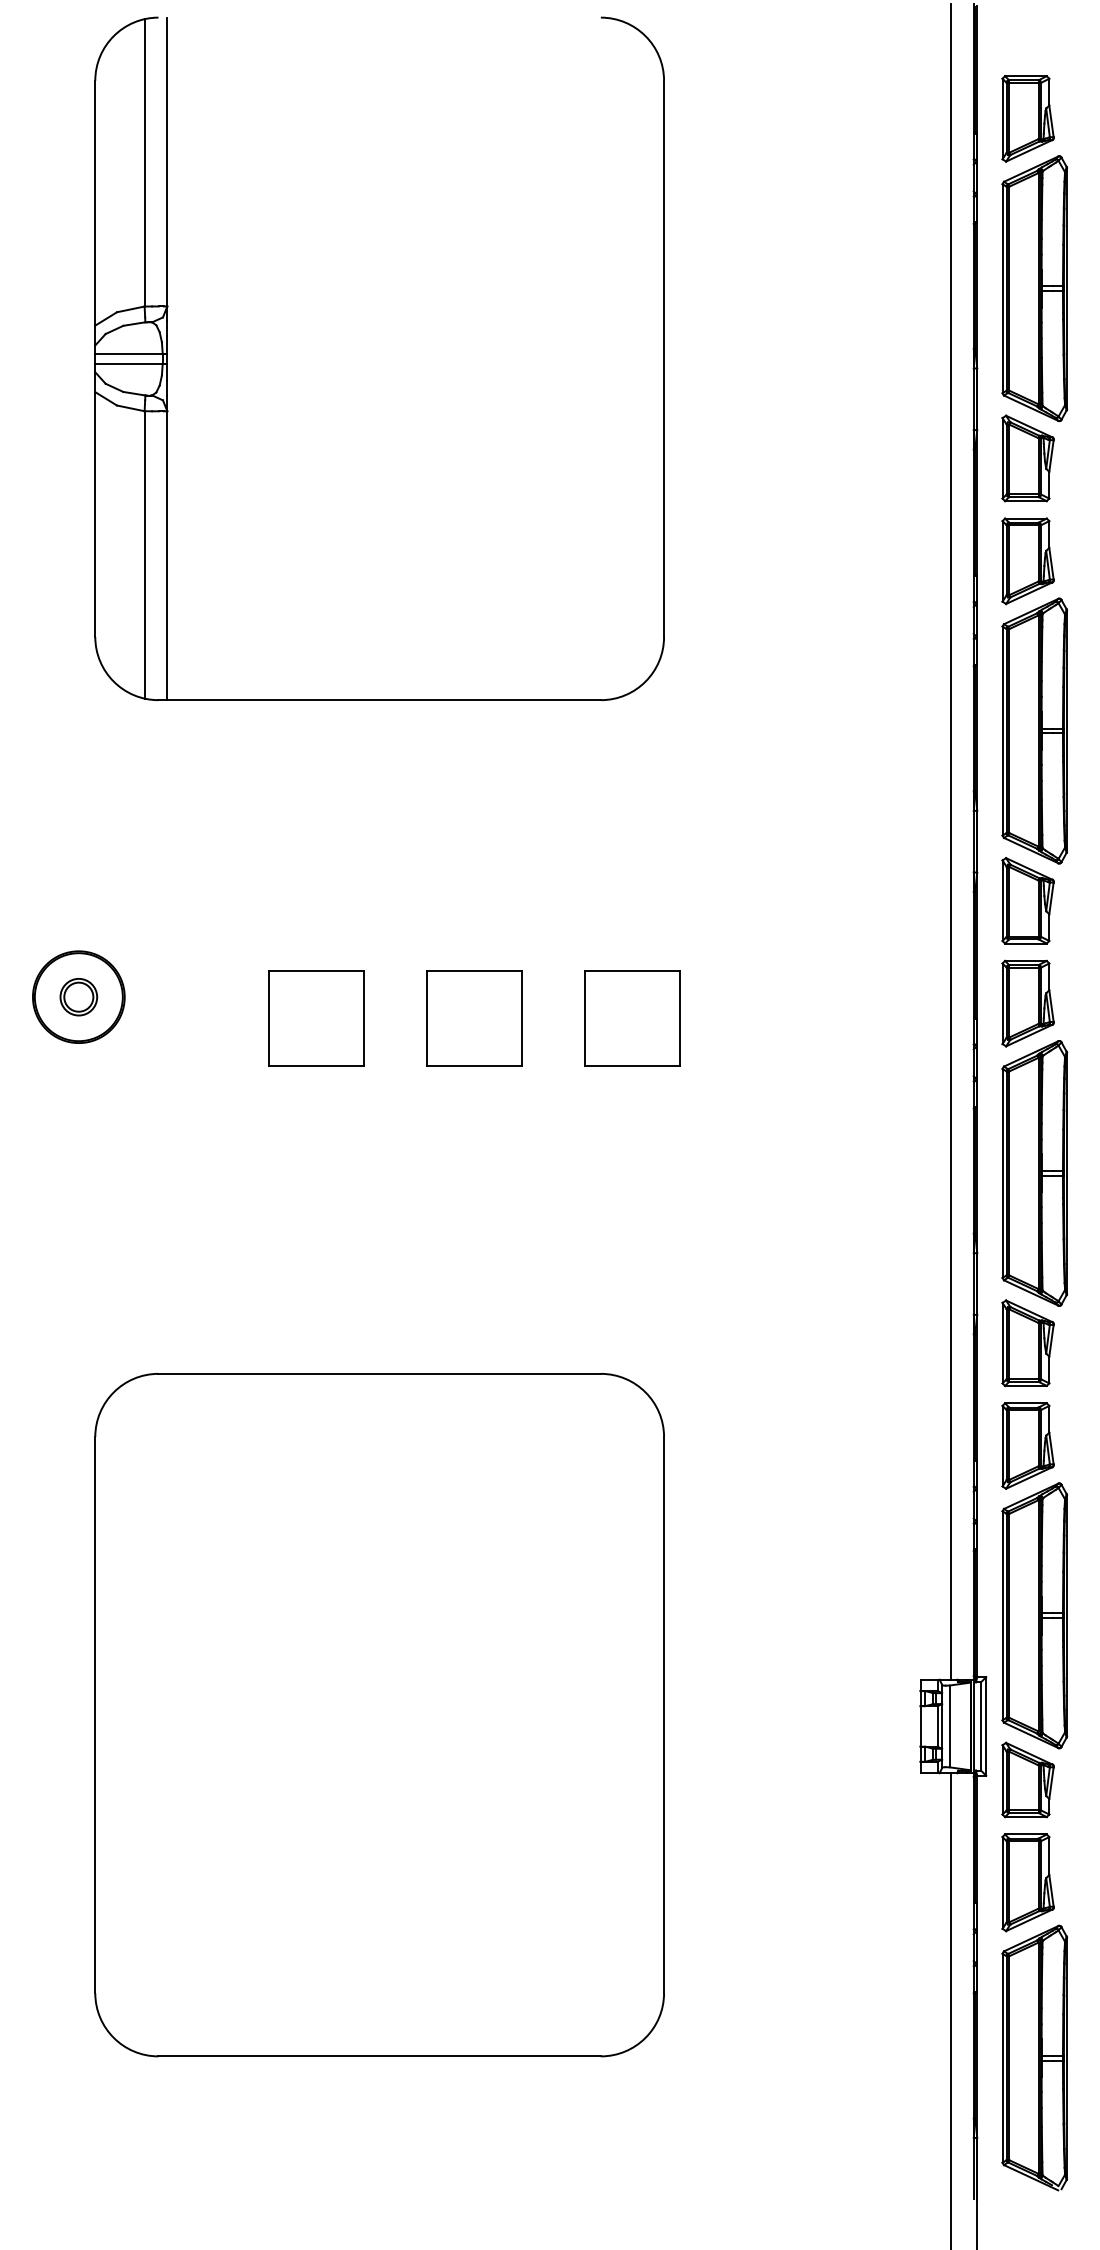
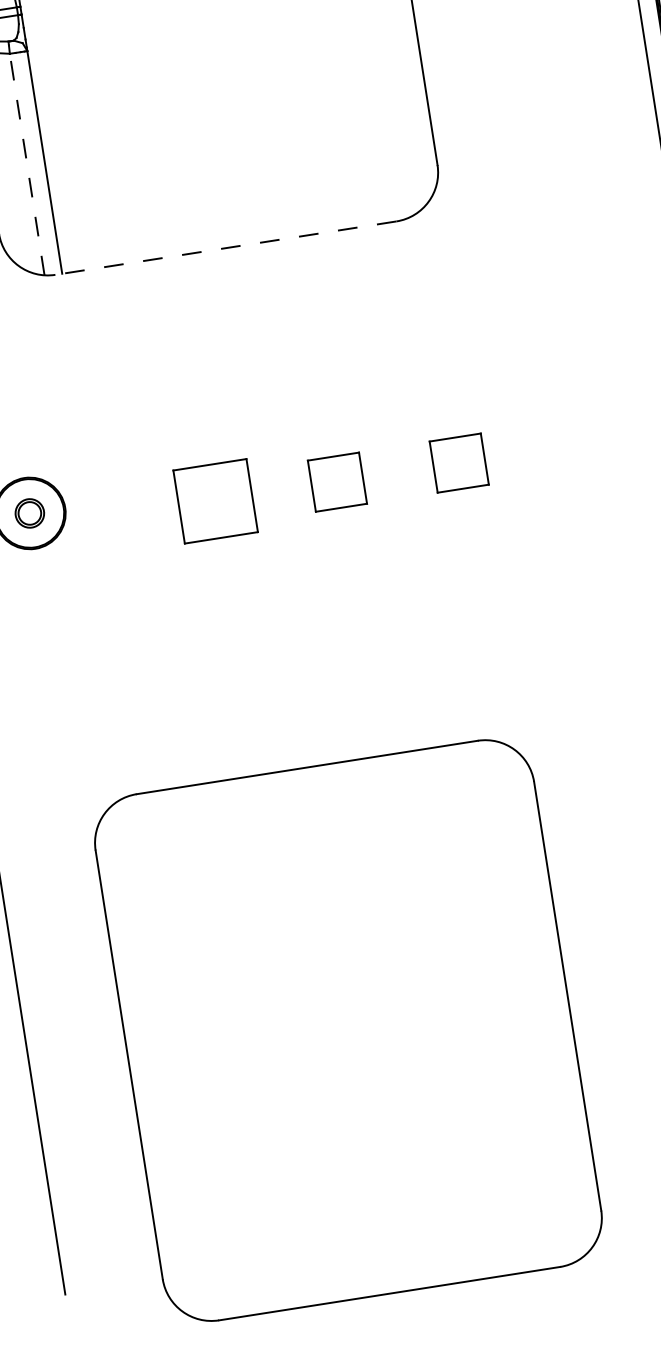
line: (144, 554) -> (27, 164), solid -> dashed
line: (379, 700) -> (225, 248), solid -> dashed
part: (474, 1018) -> (337, 482), size x0.7
part: (632, 1018) -> (459, 463), size x0.7

